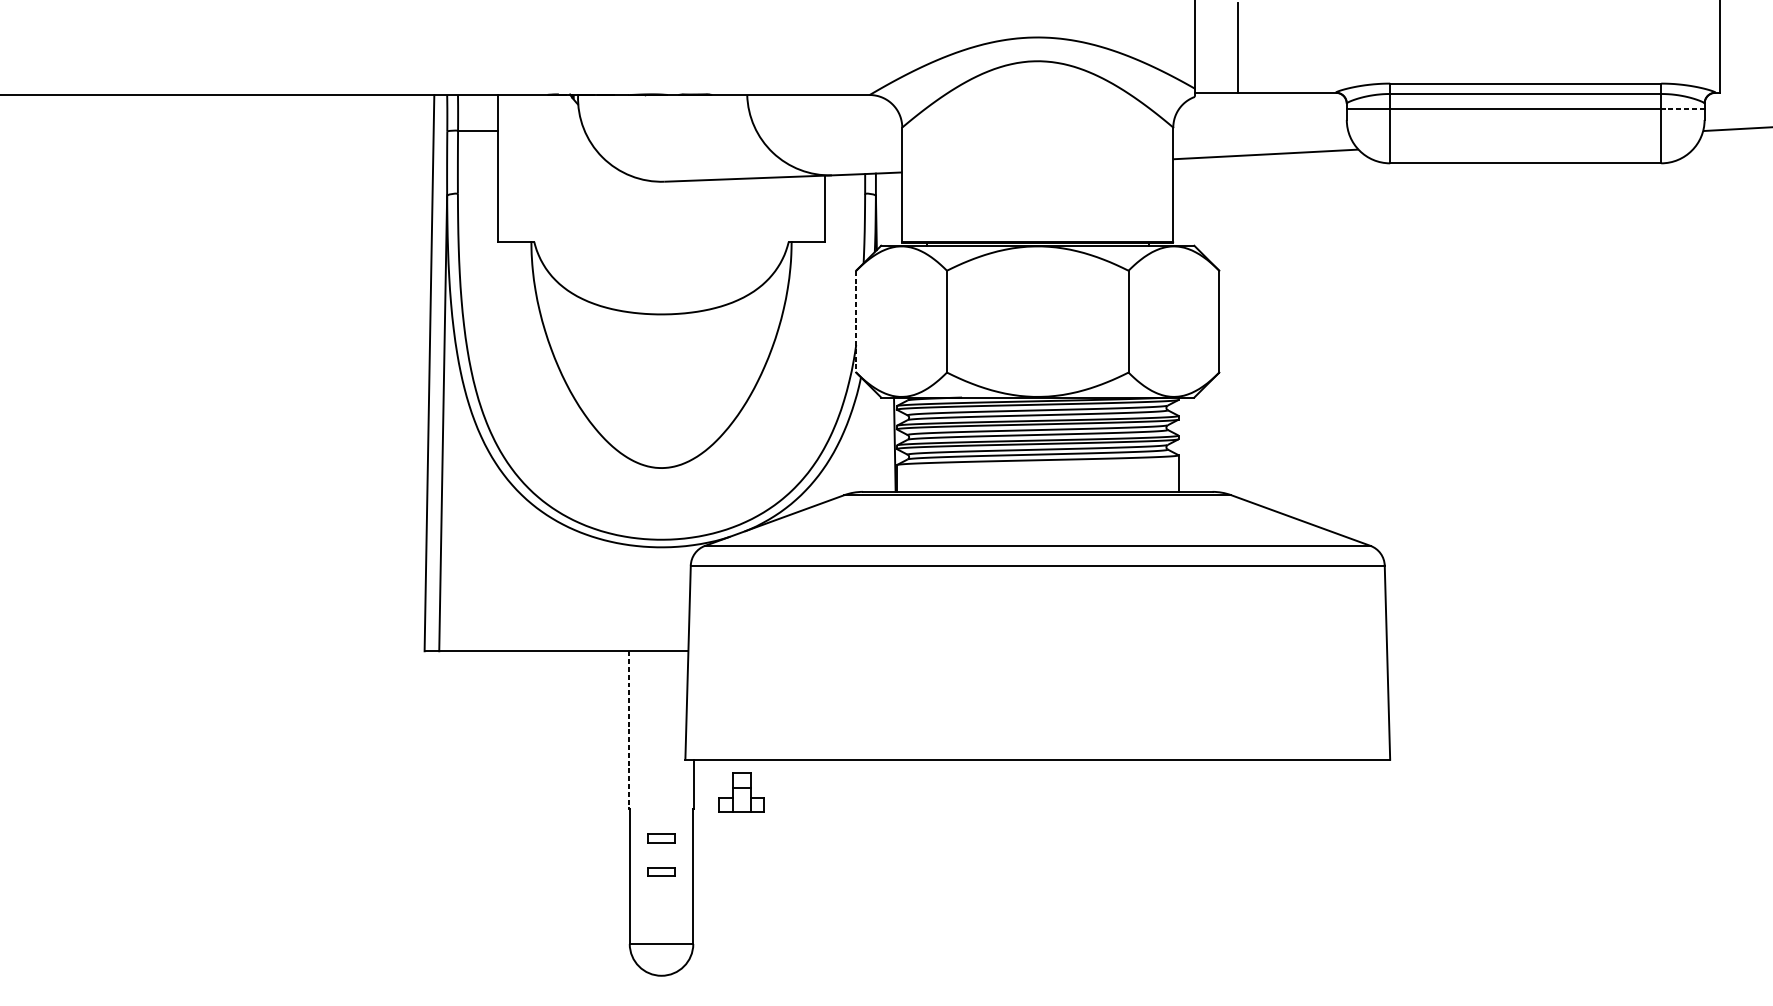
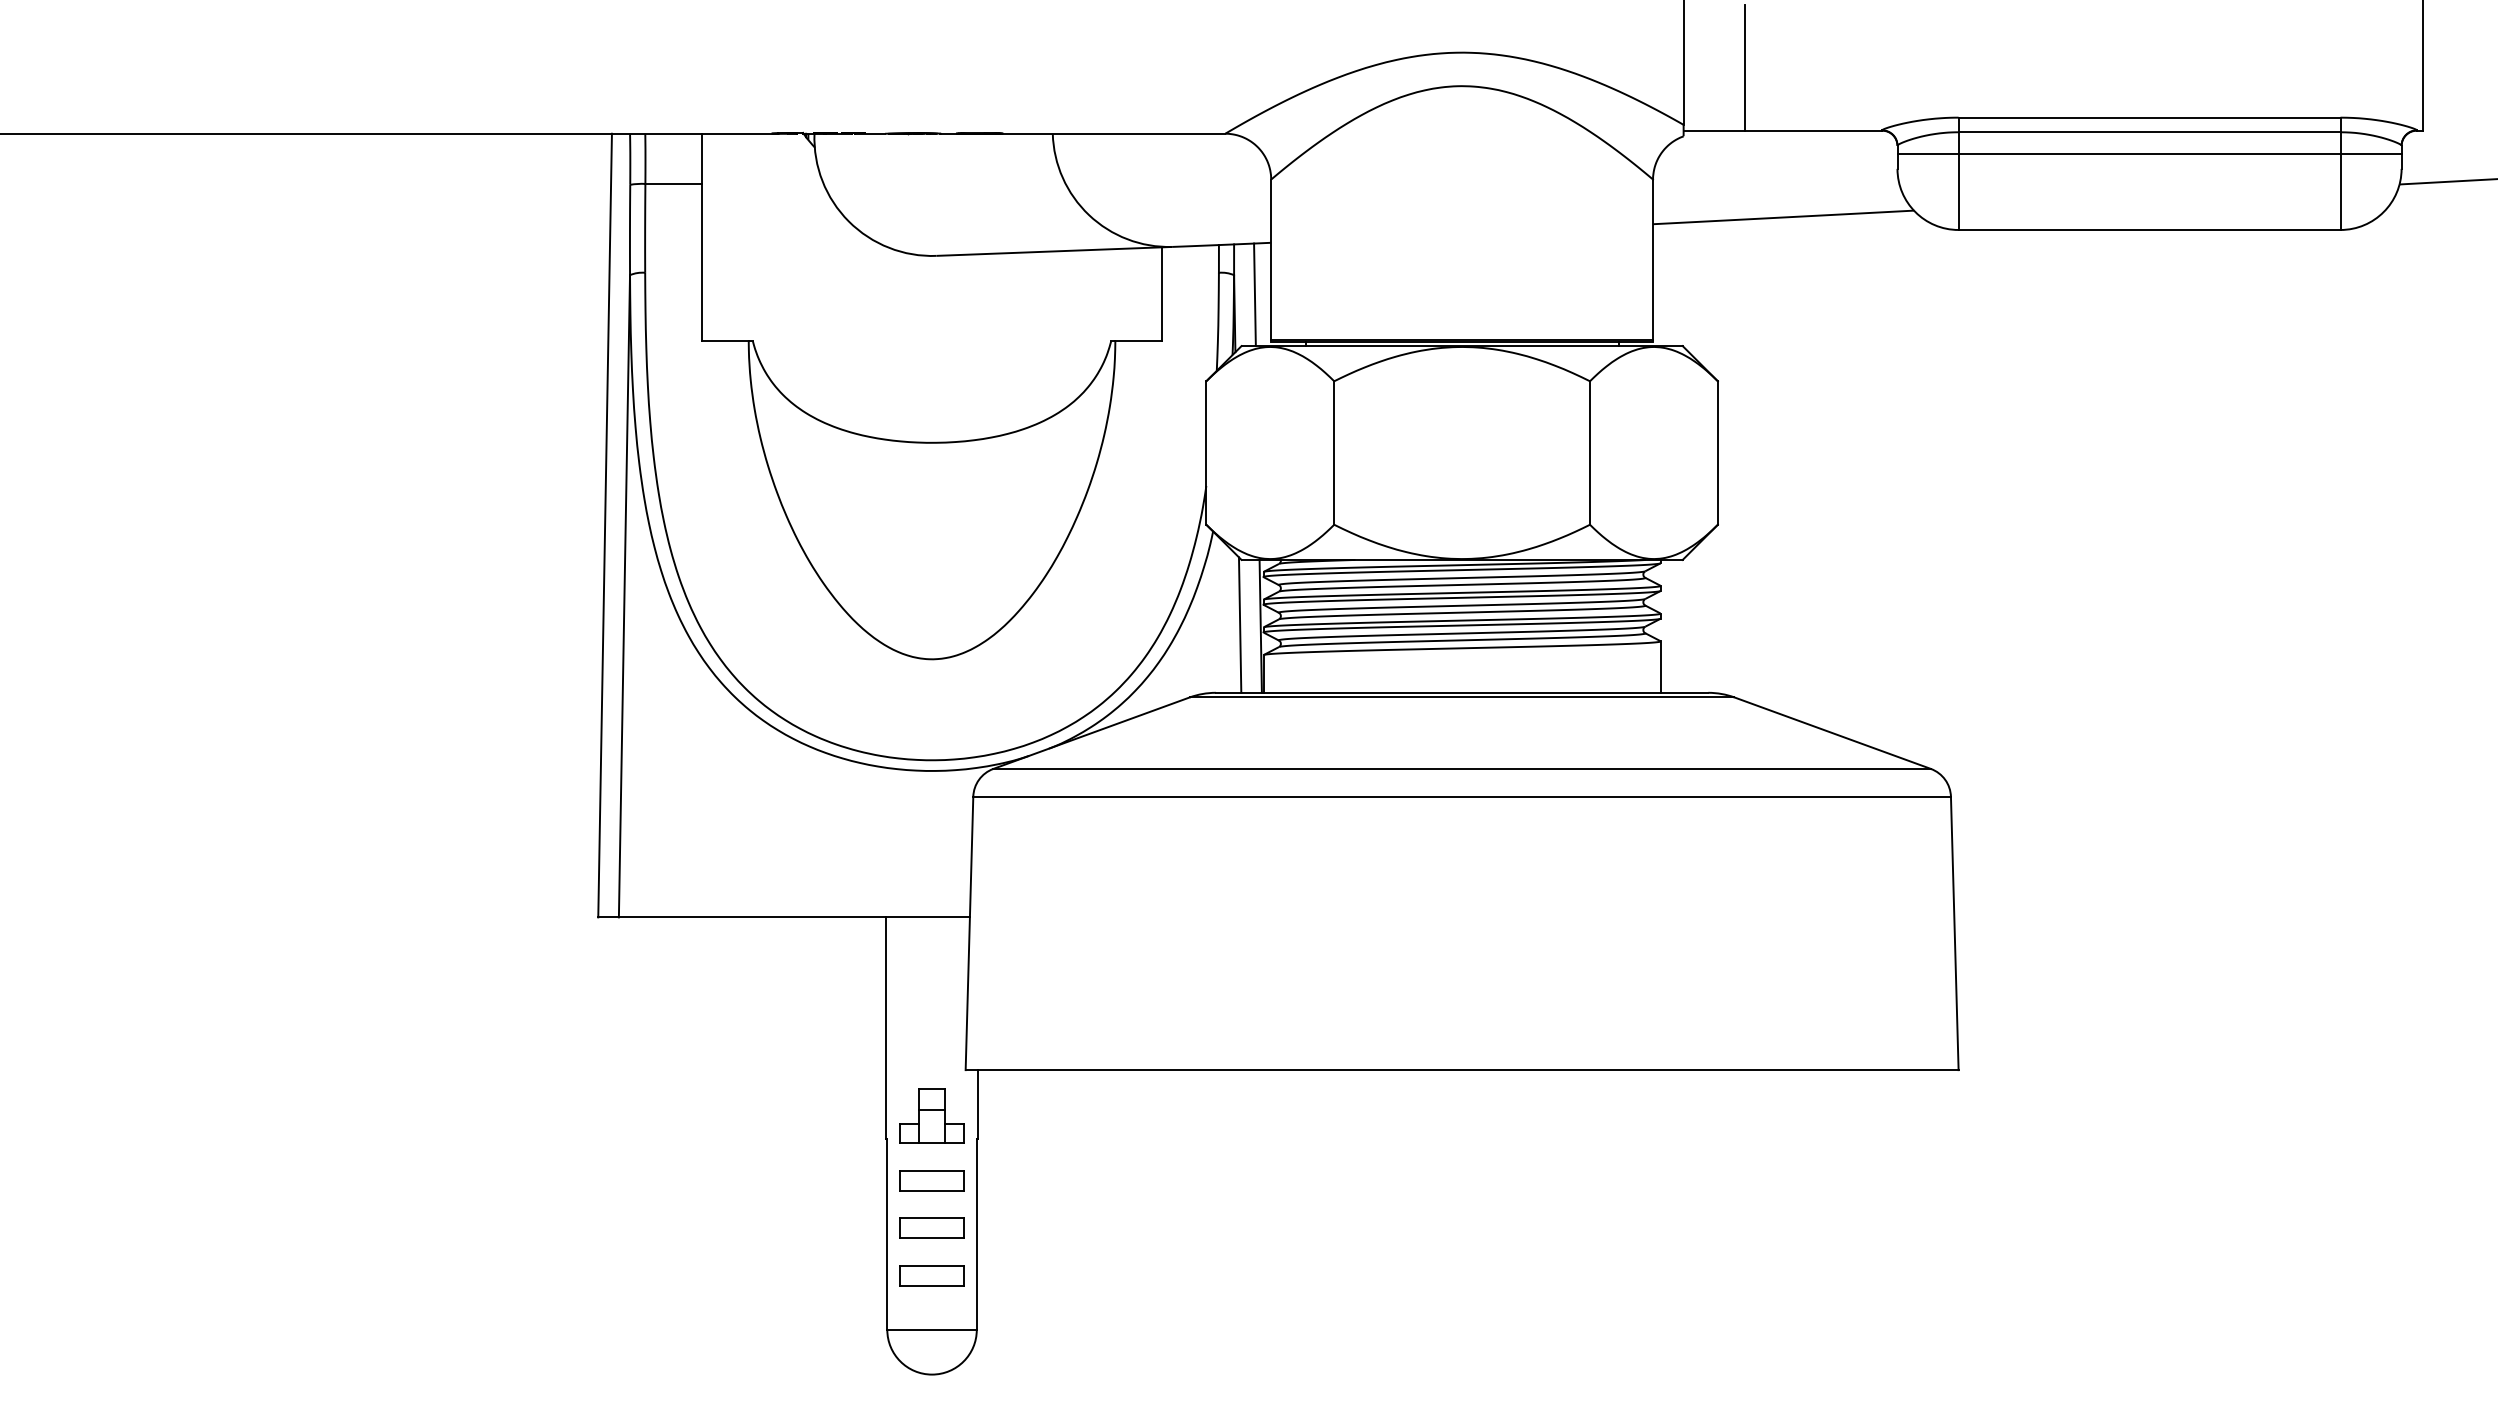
line: (1683, 109) -> (2371, 153), dashed -> solid
line: (890, 209) -> (1254, 294), added
line: (856, 322) -> (1206, 453), dashed -> solid
line: (879, 443) -> (1239, 624), added
line: (629, 730) -> (886, 1028), dashed -> solid
part: (741, 791) -> (931, 1115), moved
part: (661, 838) -> (931, 1180), size x1.67
part: (661, 871) -> (931, 1227), size x1.67
part: (661, 905) -> (931, 1275), added

